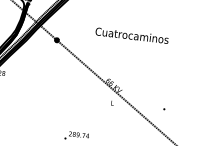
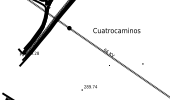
text: (131, 35) -> (116, 30), moved

